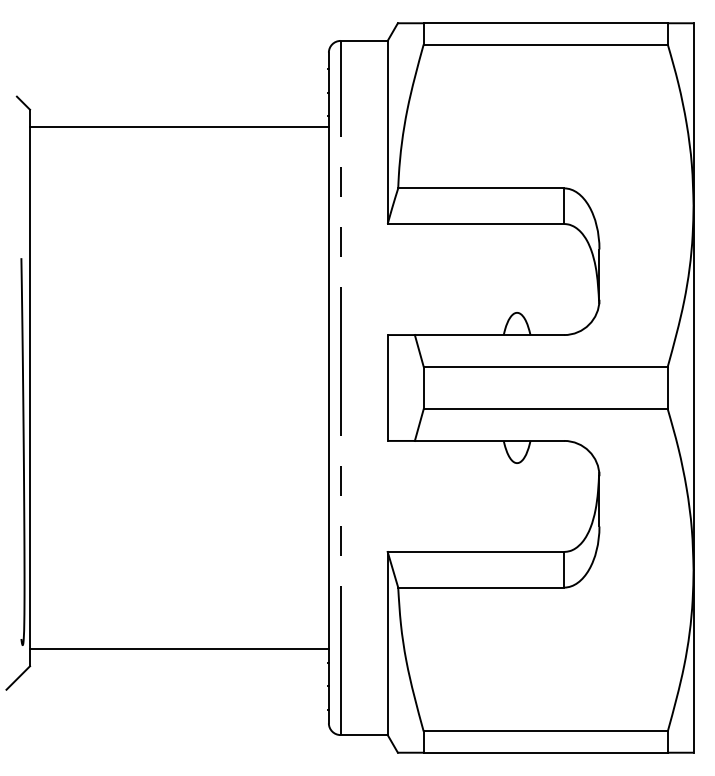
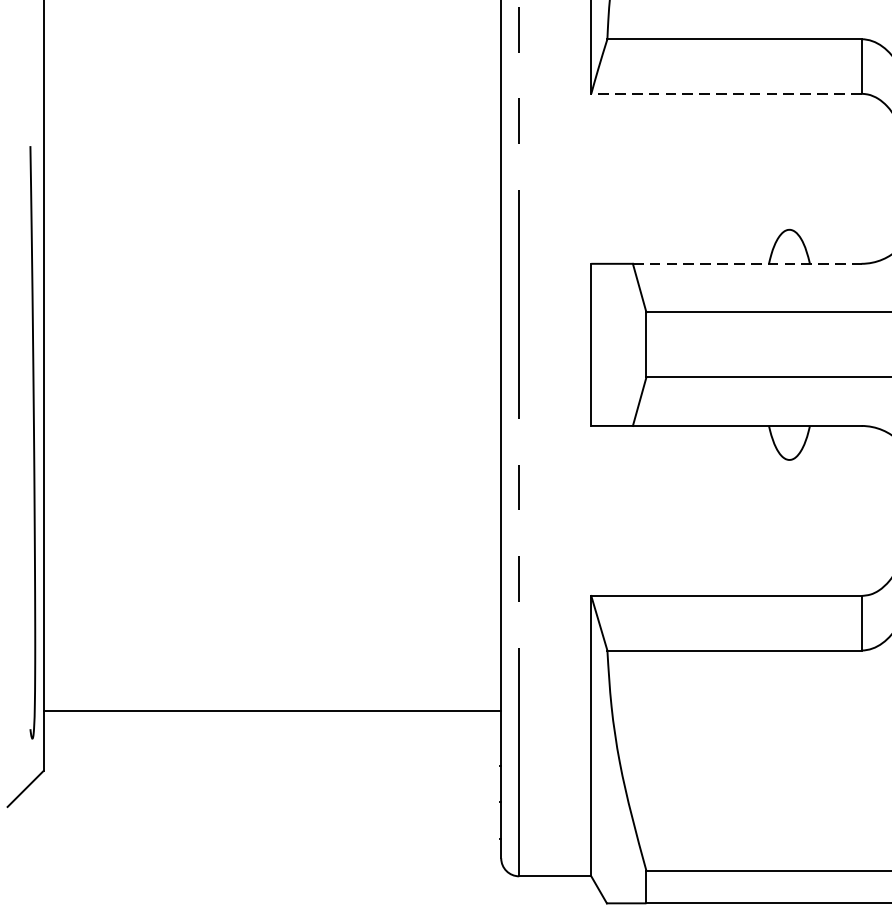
line: (475, 224) -> (725, 94), solid -> dashed
line: (489, 335) -> (747, 264), solid -> dashed
line: (179, 649) -> (272, 711), moved

